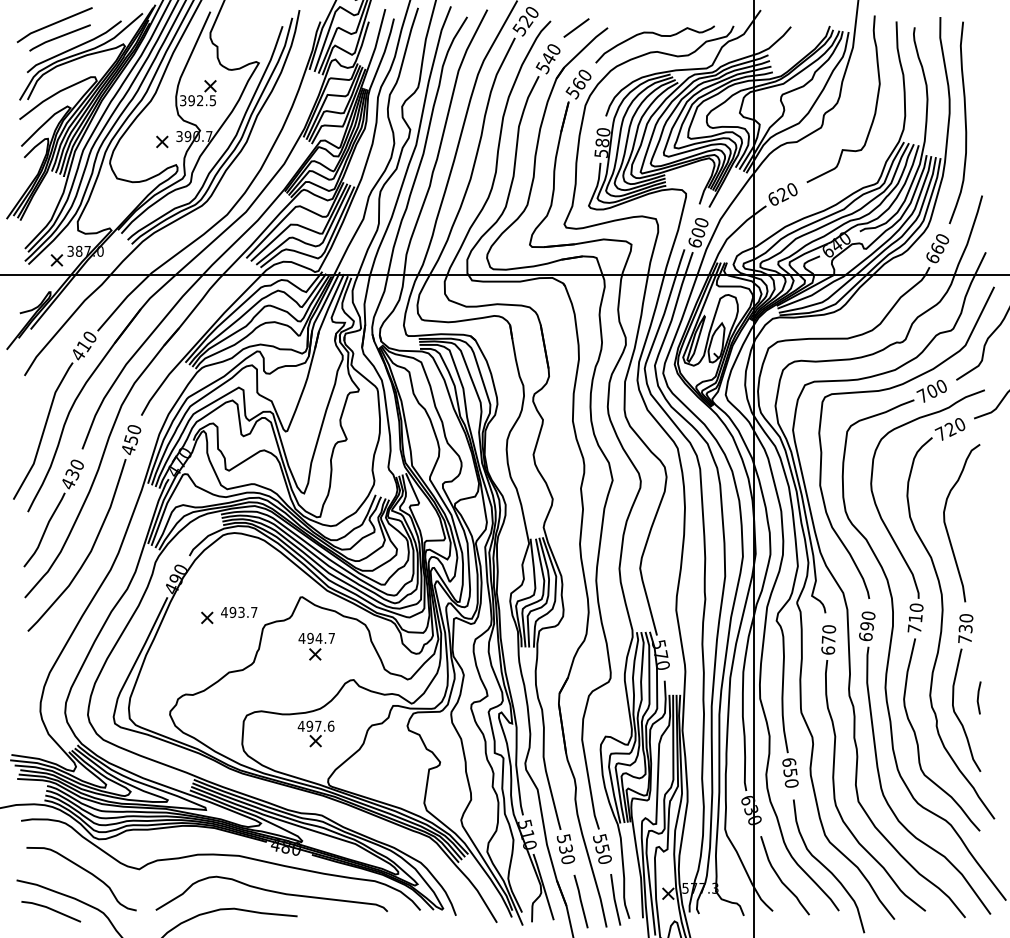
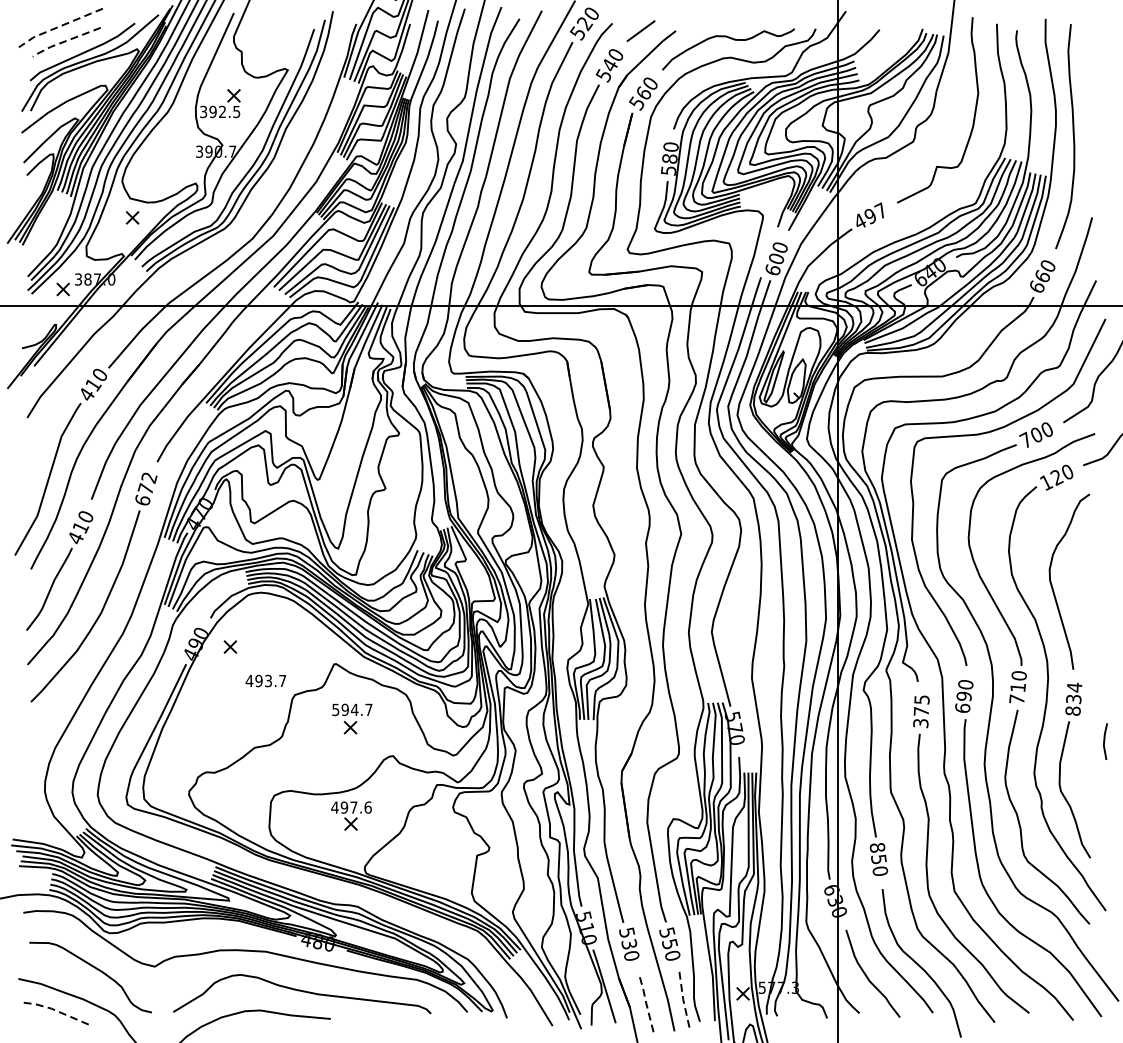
line: (53, 24) -> (59, 27), solid -> dashed
line: (58, 37) -> (64, 41), solid -> dashed
part: (162, 141) -> (132, 217), moved
text: (782, 193) -> (870, 215), 620 -> 497
text: (940, 433) -> (1045, 482), 720 -> 120
text: (131, 440) -> (146, 489), 450 -> 672
text: (72, 474) -> (80, 527), 430 -> 410
part: (207, 617) -> (230, 646), moved
text: (965, 628) -> (1073, 698), 730 -> 834
text: (301, 638) -> (335, 709), 494.7 -> 594.7
text: (828, 639) -> (921, 711), 670 -> 375
line: (978, 697) -> (1104, 741), moved
text: (789, 762) -> (877, 847), 650 -> 850
line: (580, 900) -> (645, 1001), solid -> dashed
line: (614, 900) -> (683, 1001), solid -> dashed
line: (50, 909) -> (56, 1011), solid -> dashed

